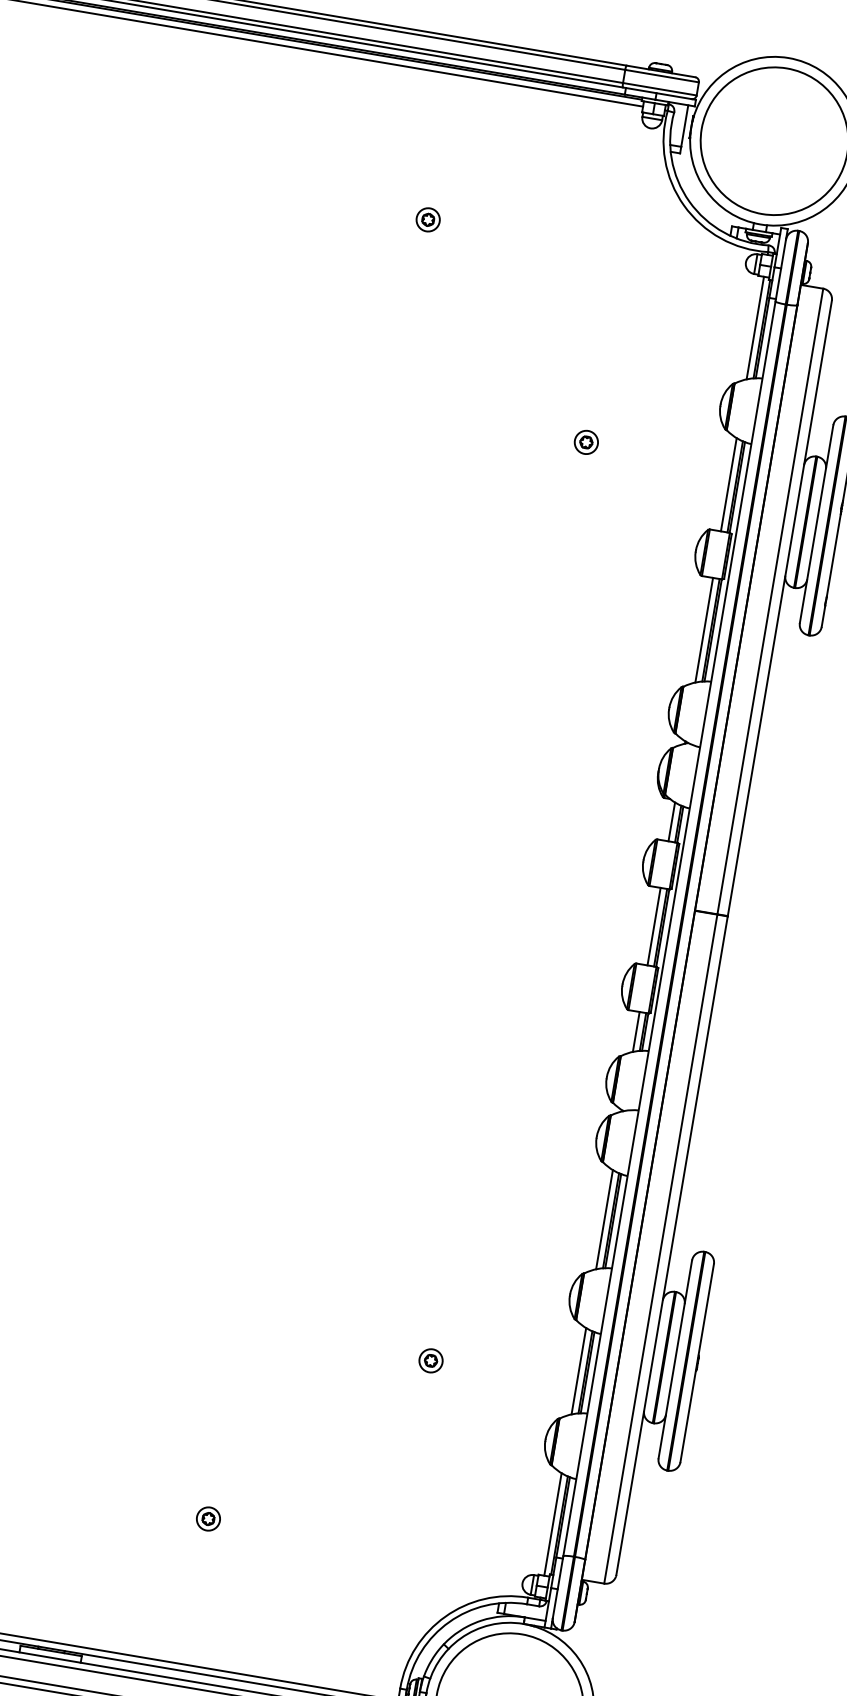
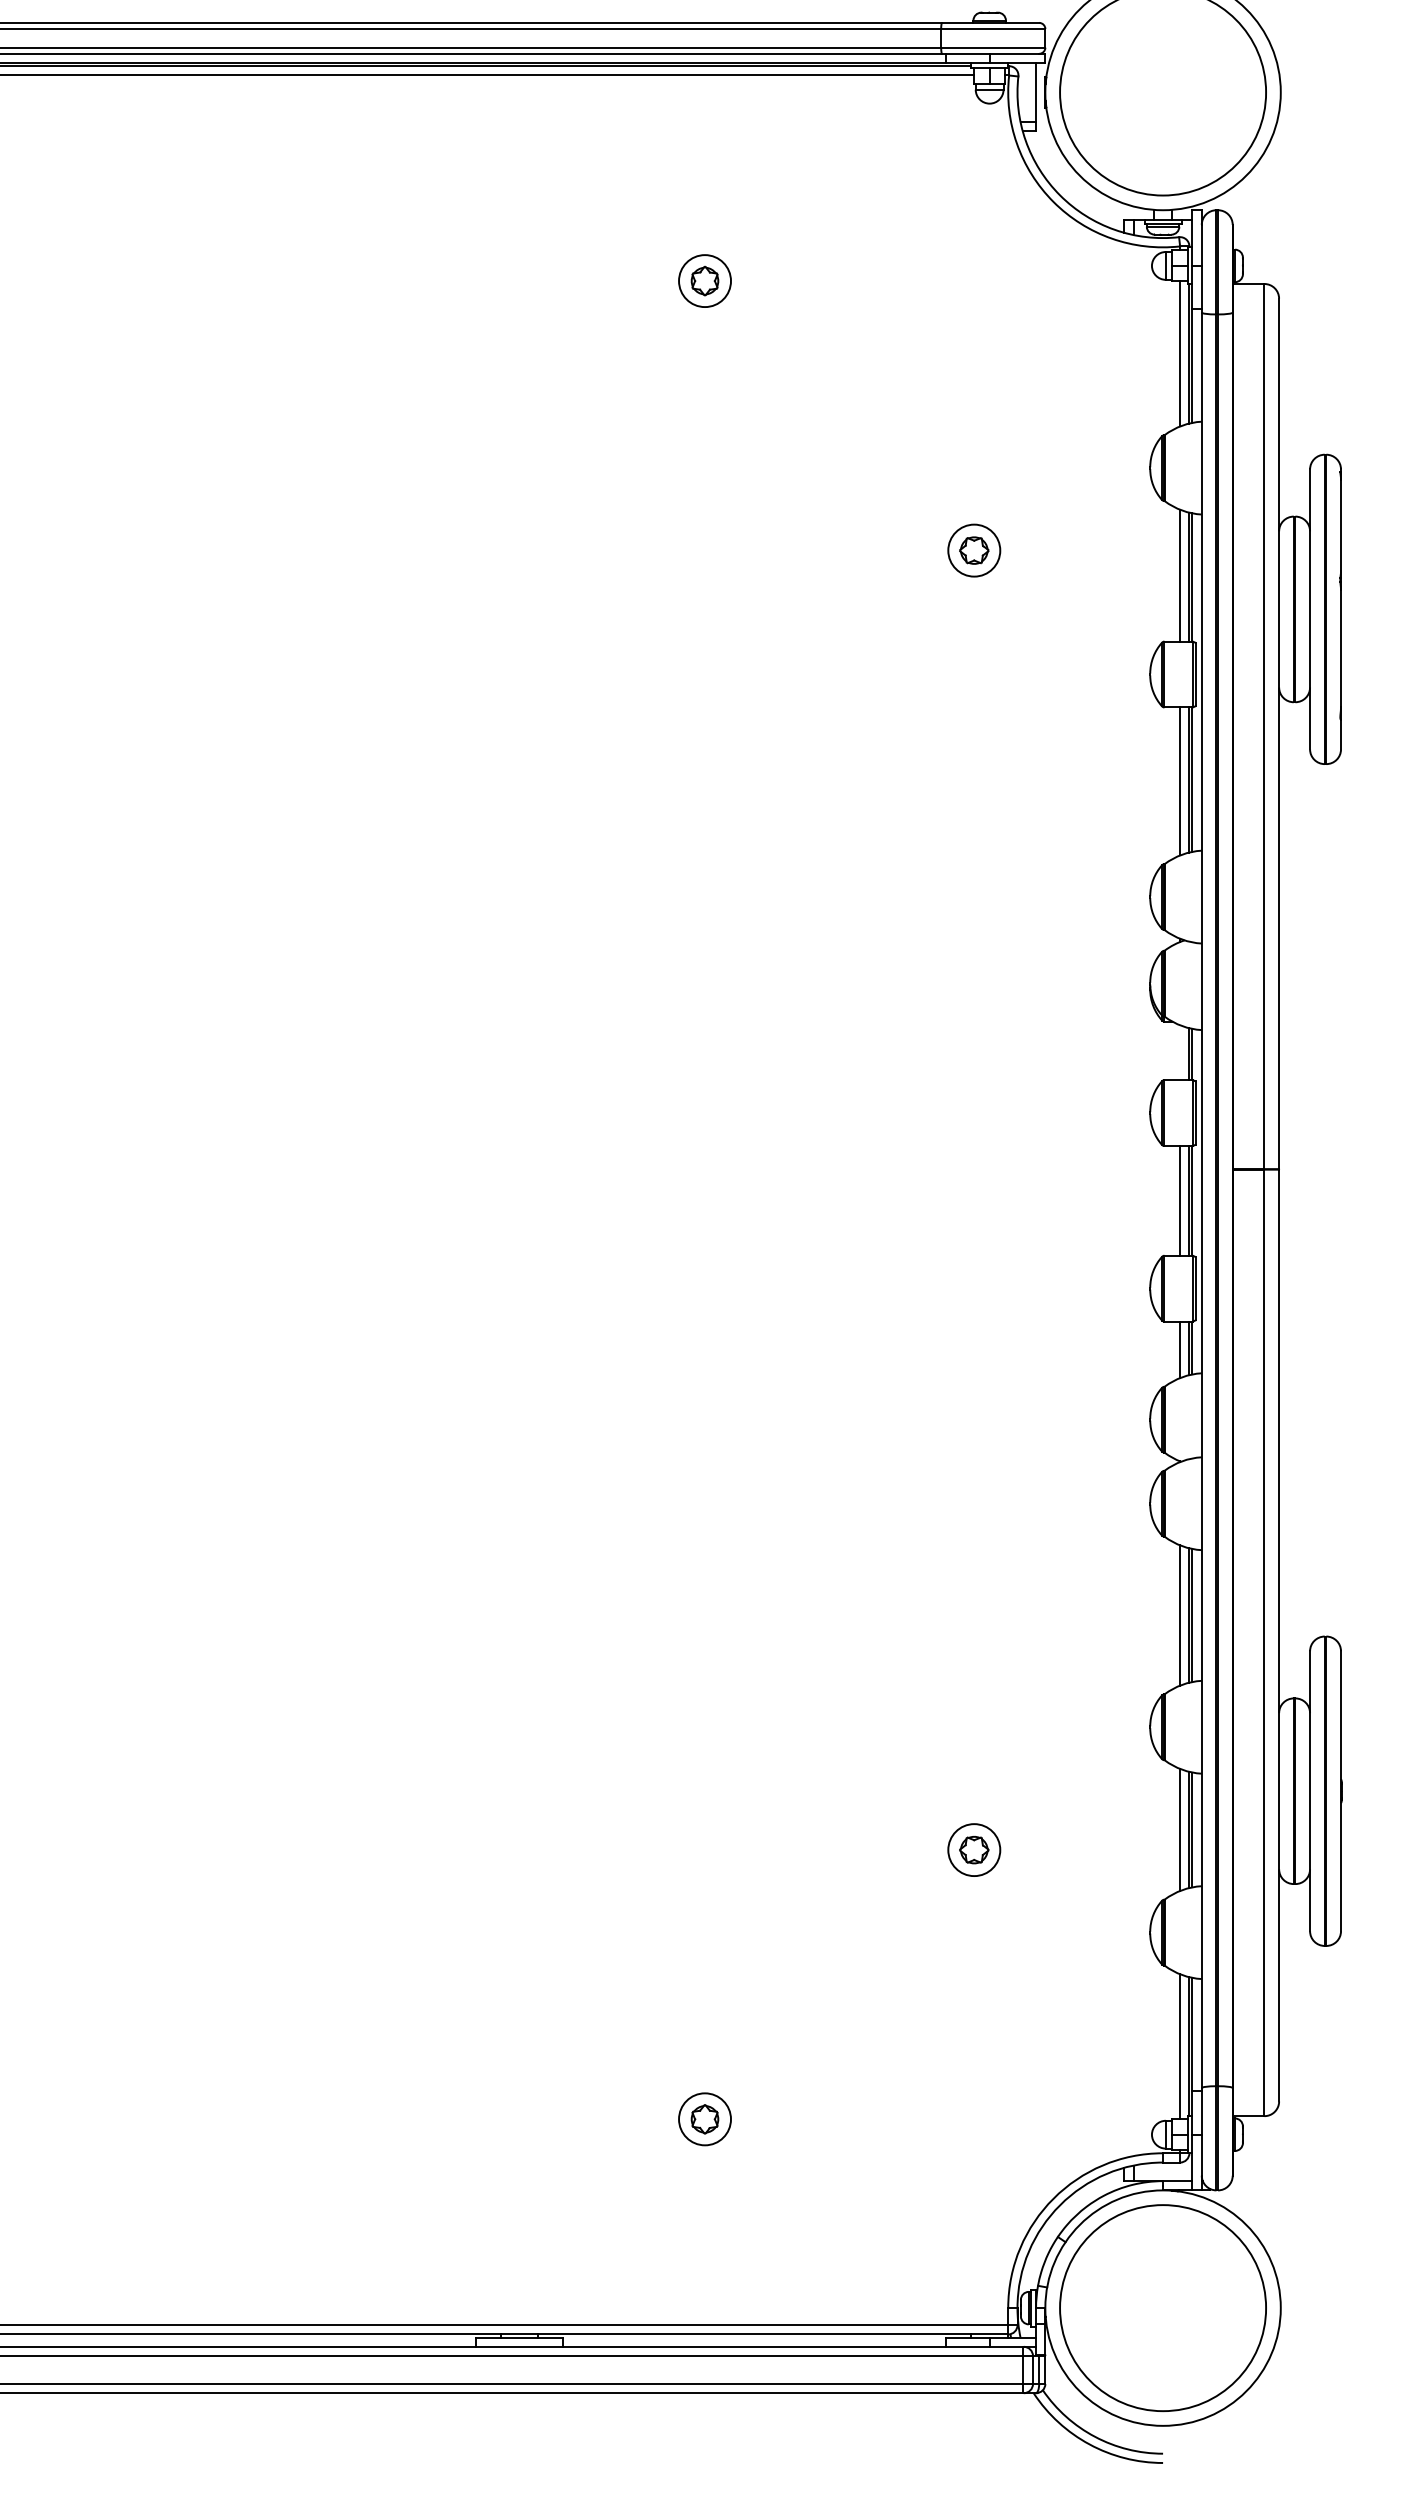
part: (427, 220) -> (704, 281), size x1.6
part: (586, 442) -> (974, 550), size x1.6
line: (672, 821) -> (1180, 1052), removed
part: (431, 1360) -> (974, 1849), size x1.6
part: (208, 1519) -> (704, 2119), size x1.6

